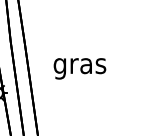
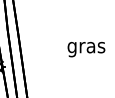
text: (80, 68) -> (86, 49), moved

